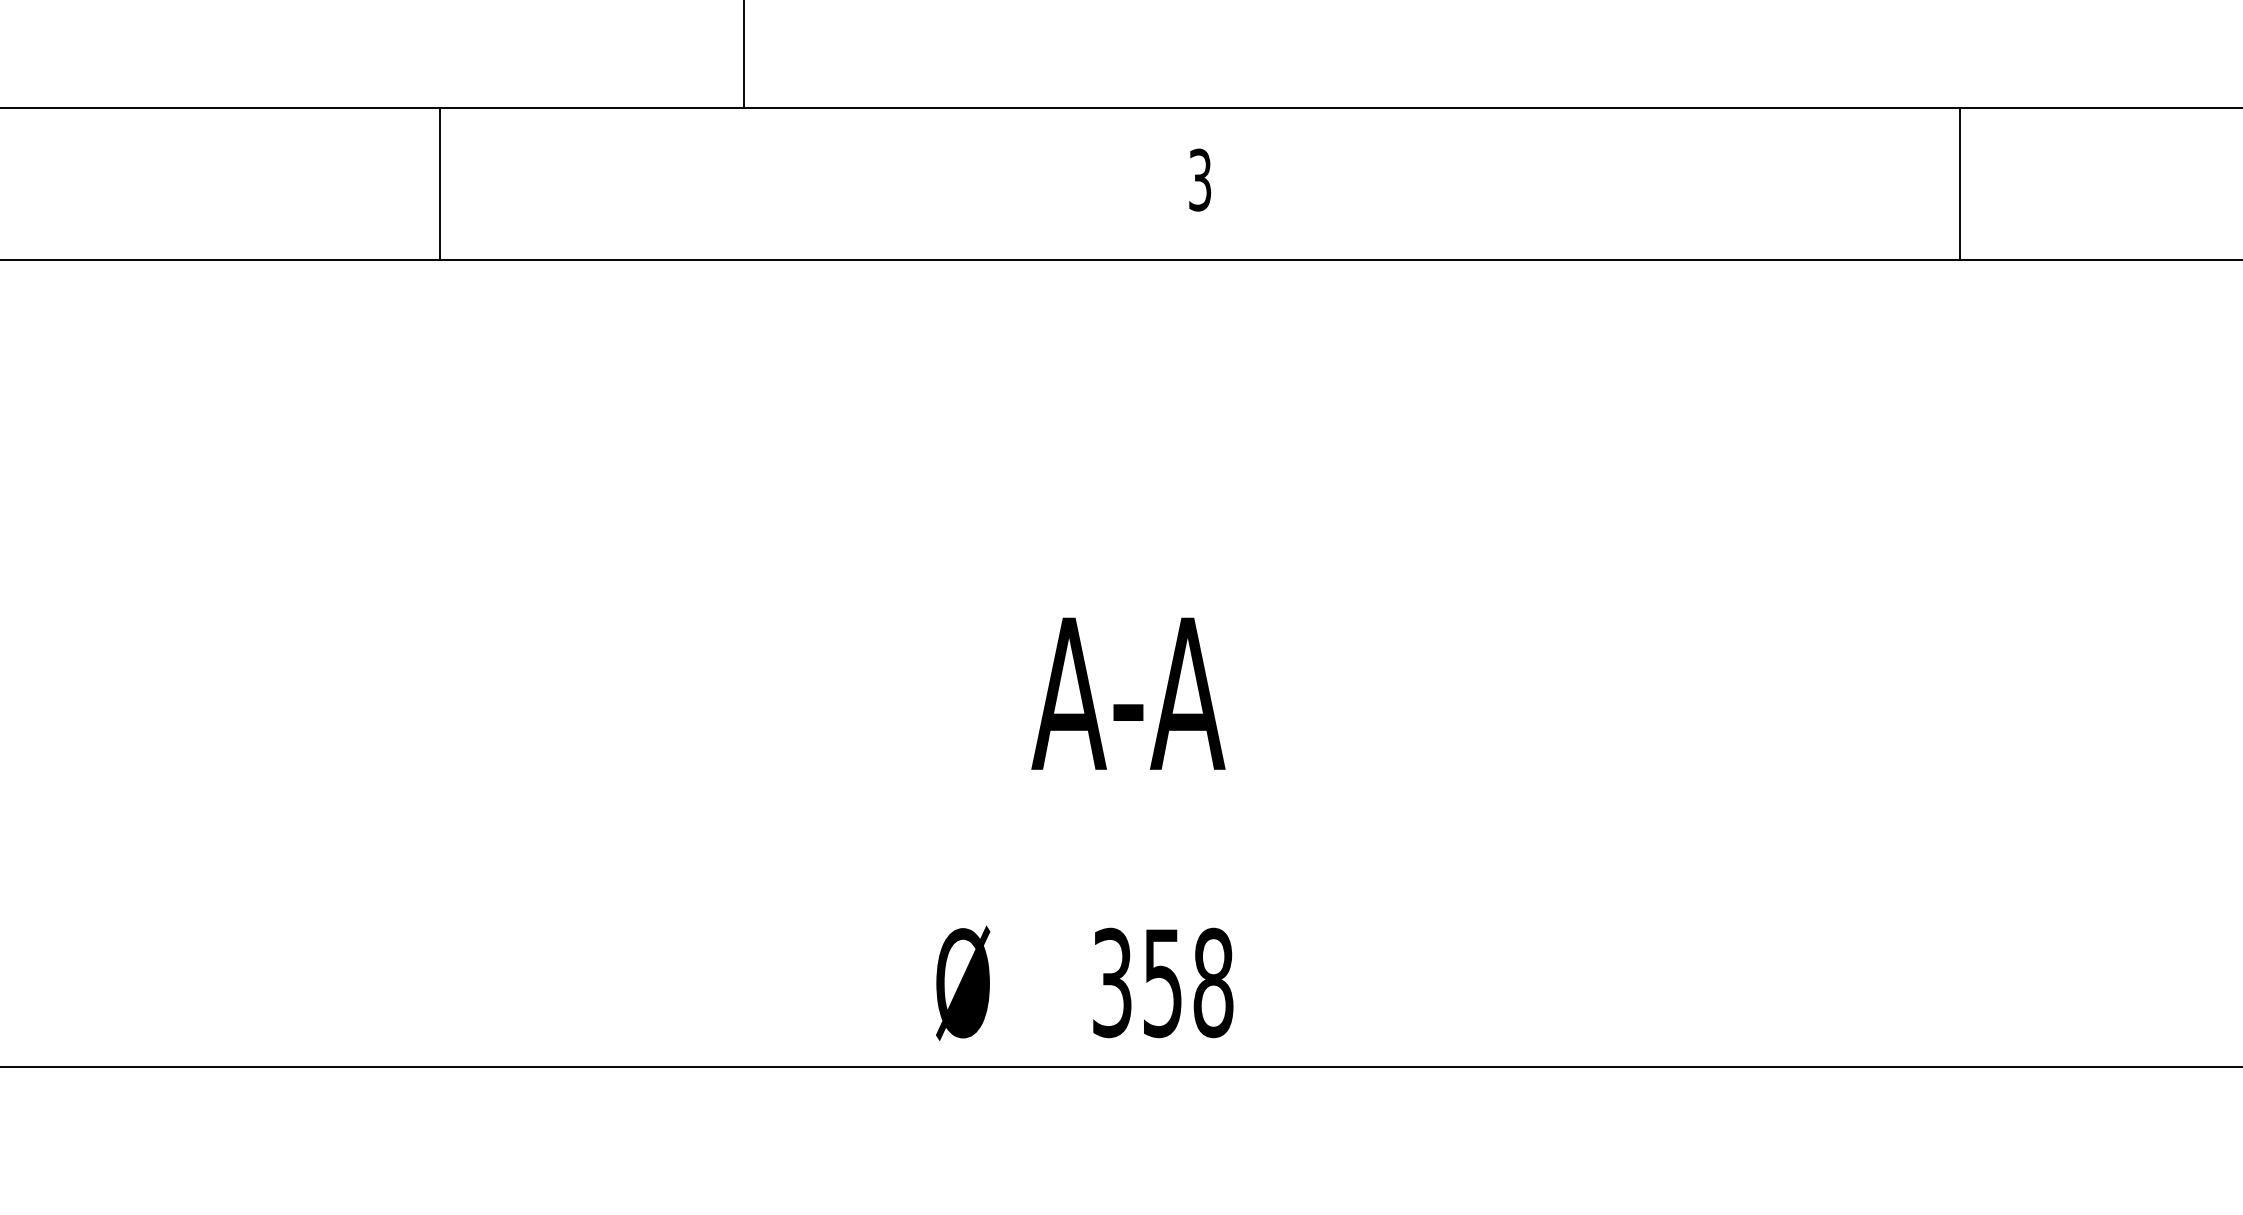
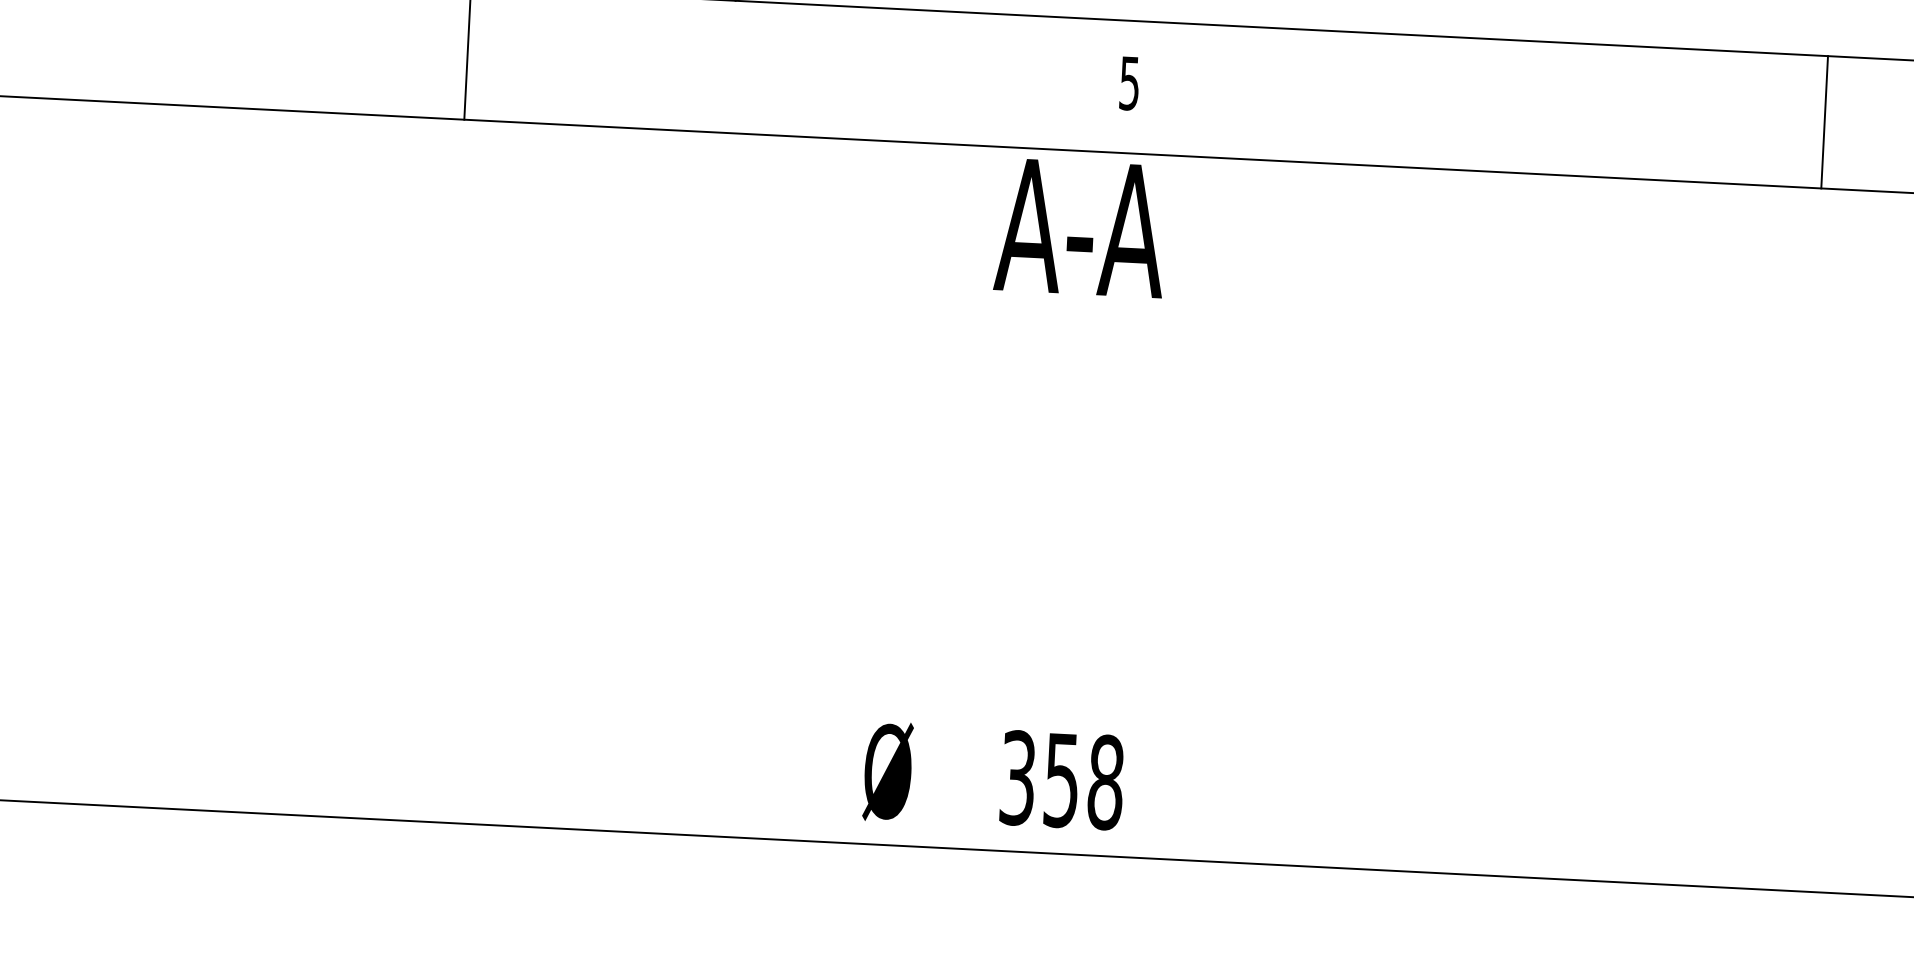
text: (1200, 179) -> (1130, 82), 3 -> 5
line: (1960, 184) -> (1824, 122), moved
text: (1128, 693) -> (1080, 227), moved

